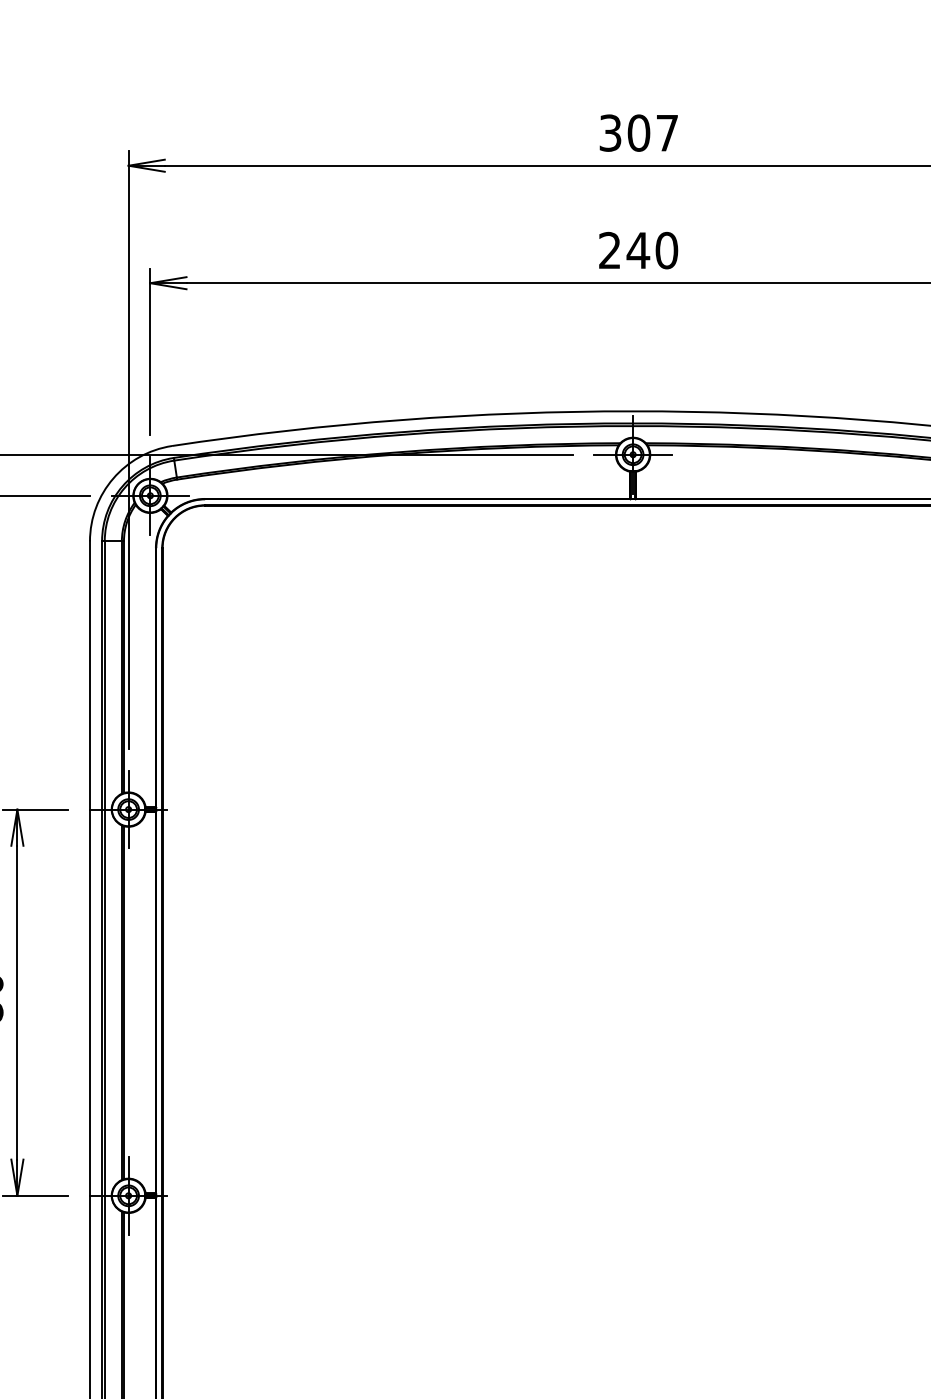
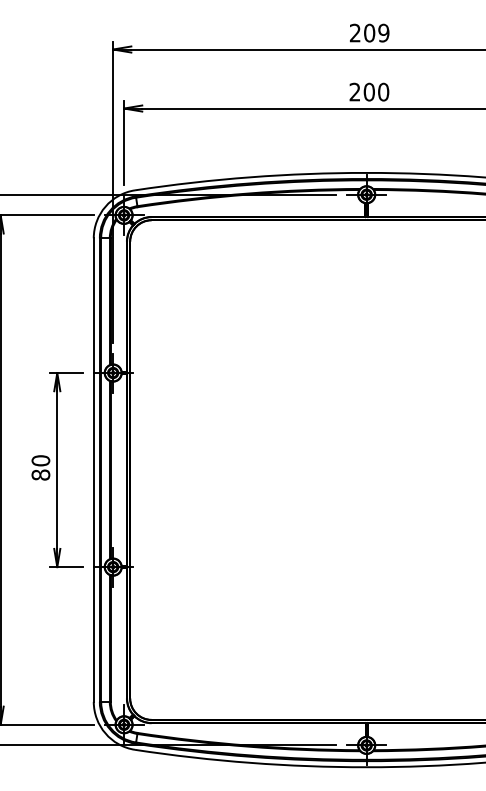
text: (638, 131) -> (369, 32), 307 -> 209
text: (638, 249) -> (369, 91), 240 -> 200

